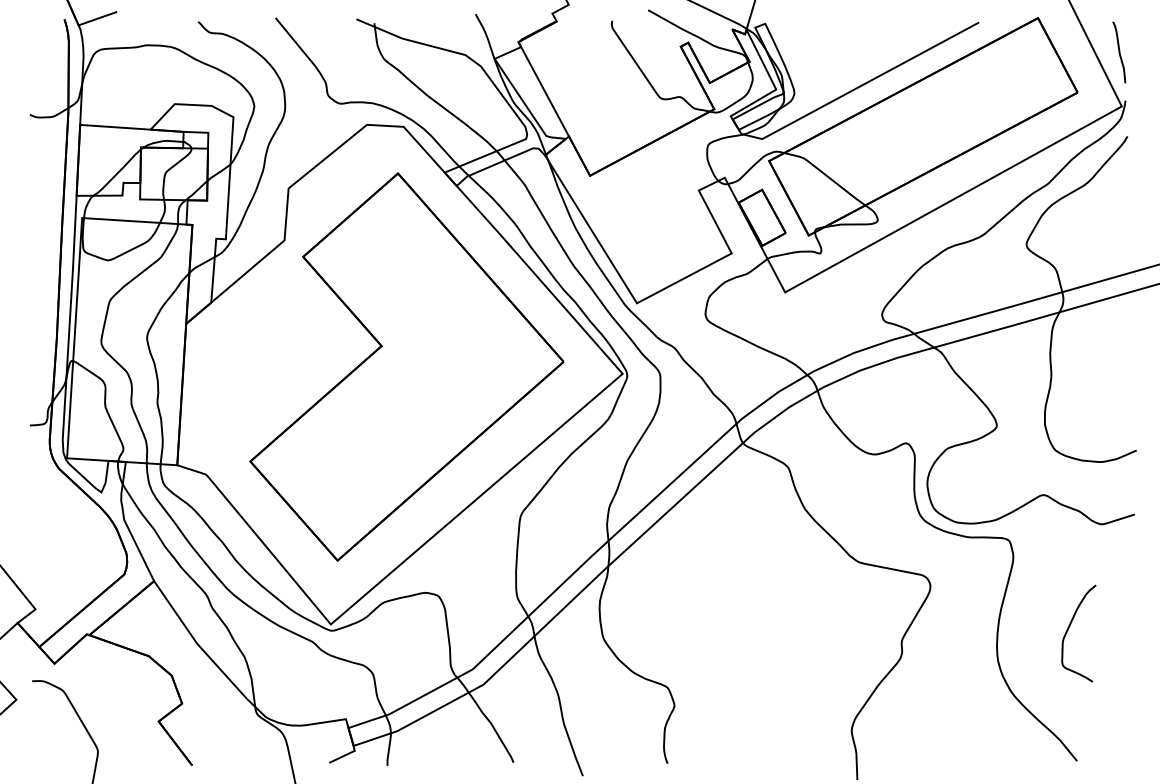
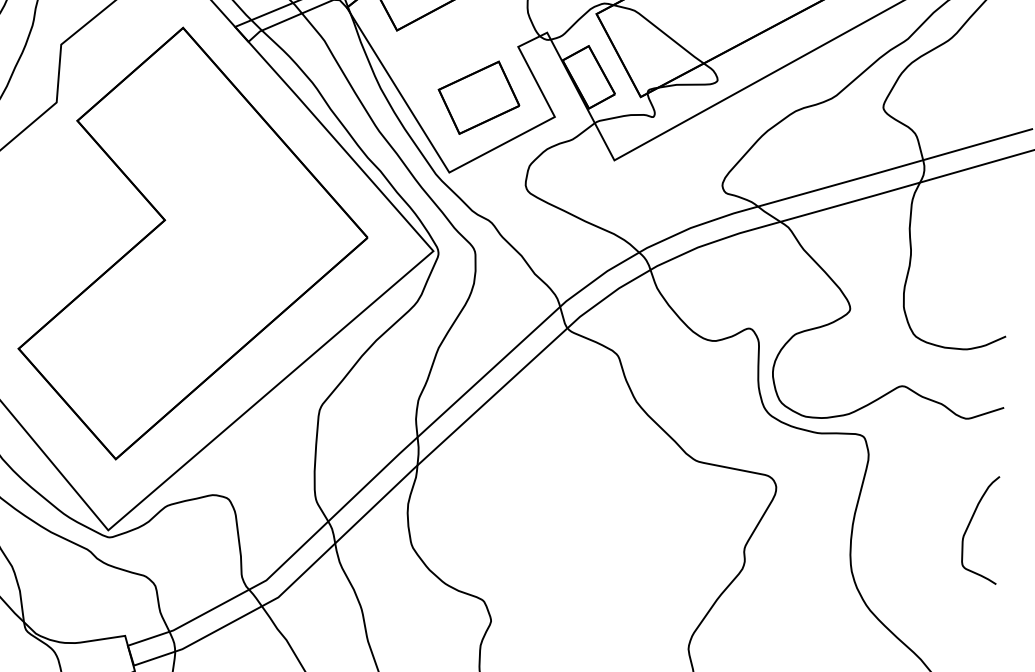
part: (663, 235) -> (478, 97), added
curve: (1069, 628) -> (970, 524), moved

